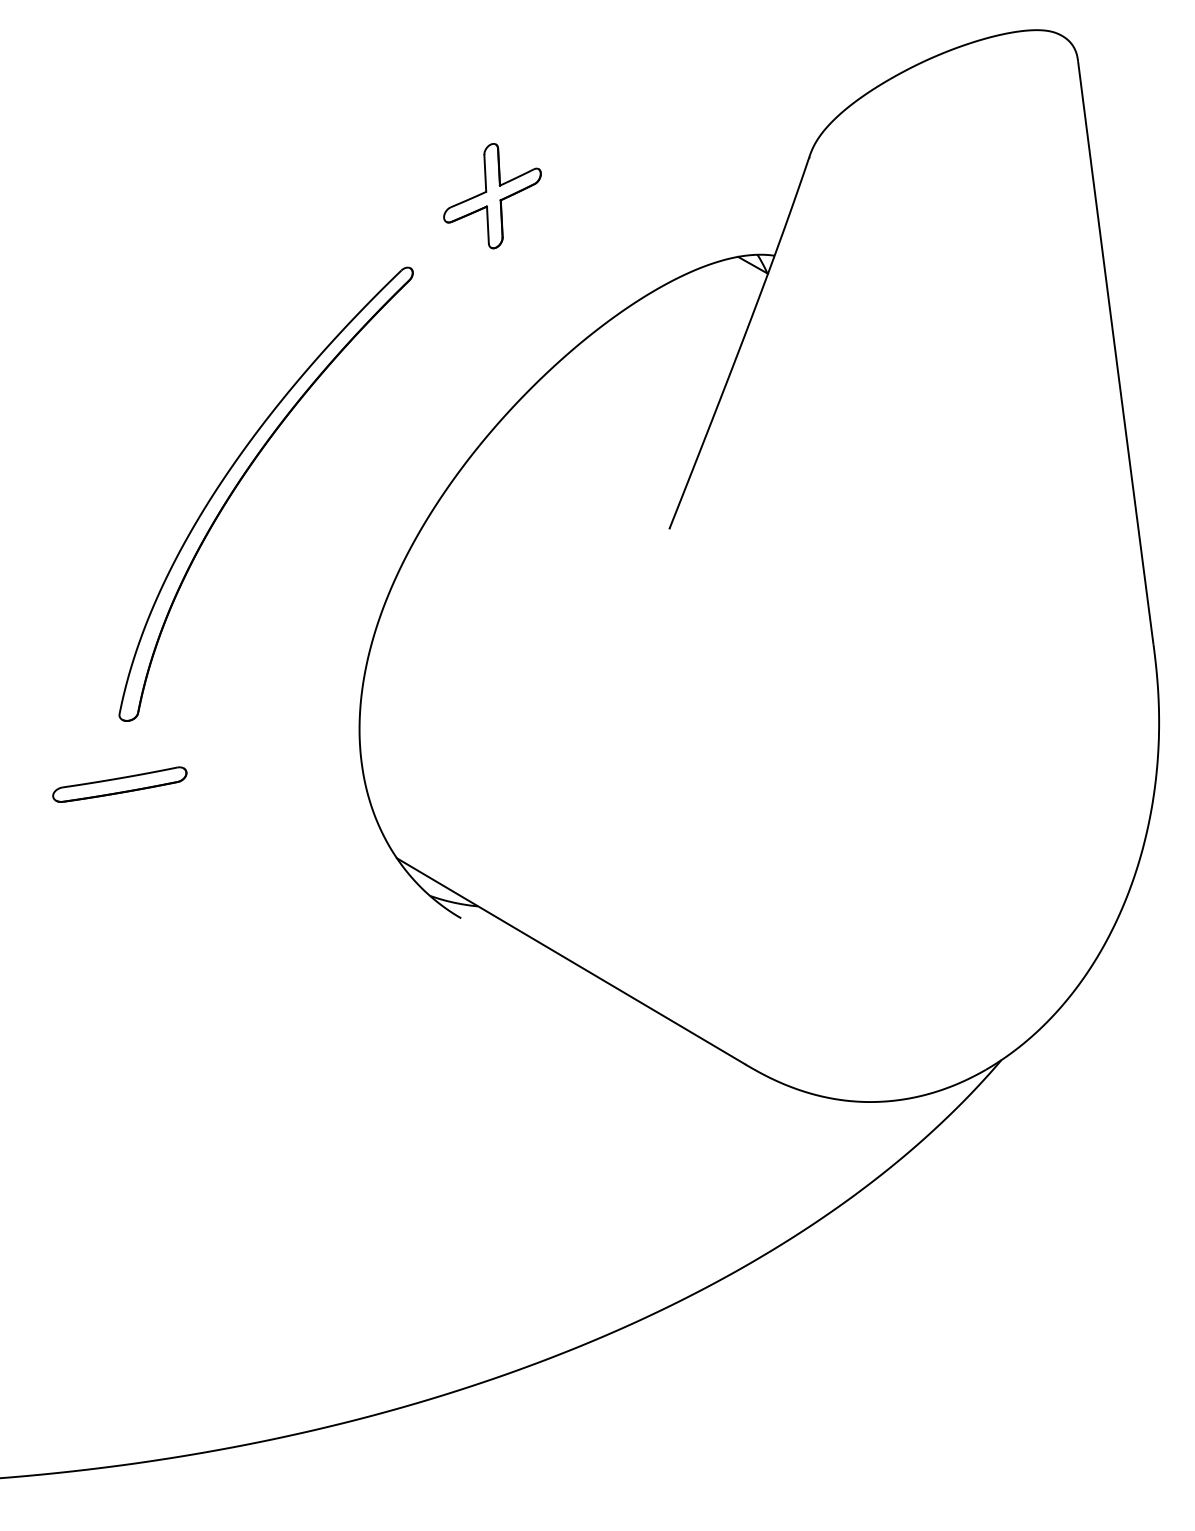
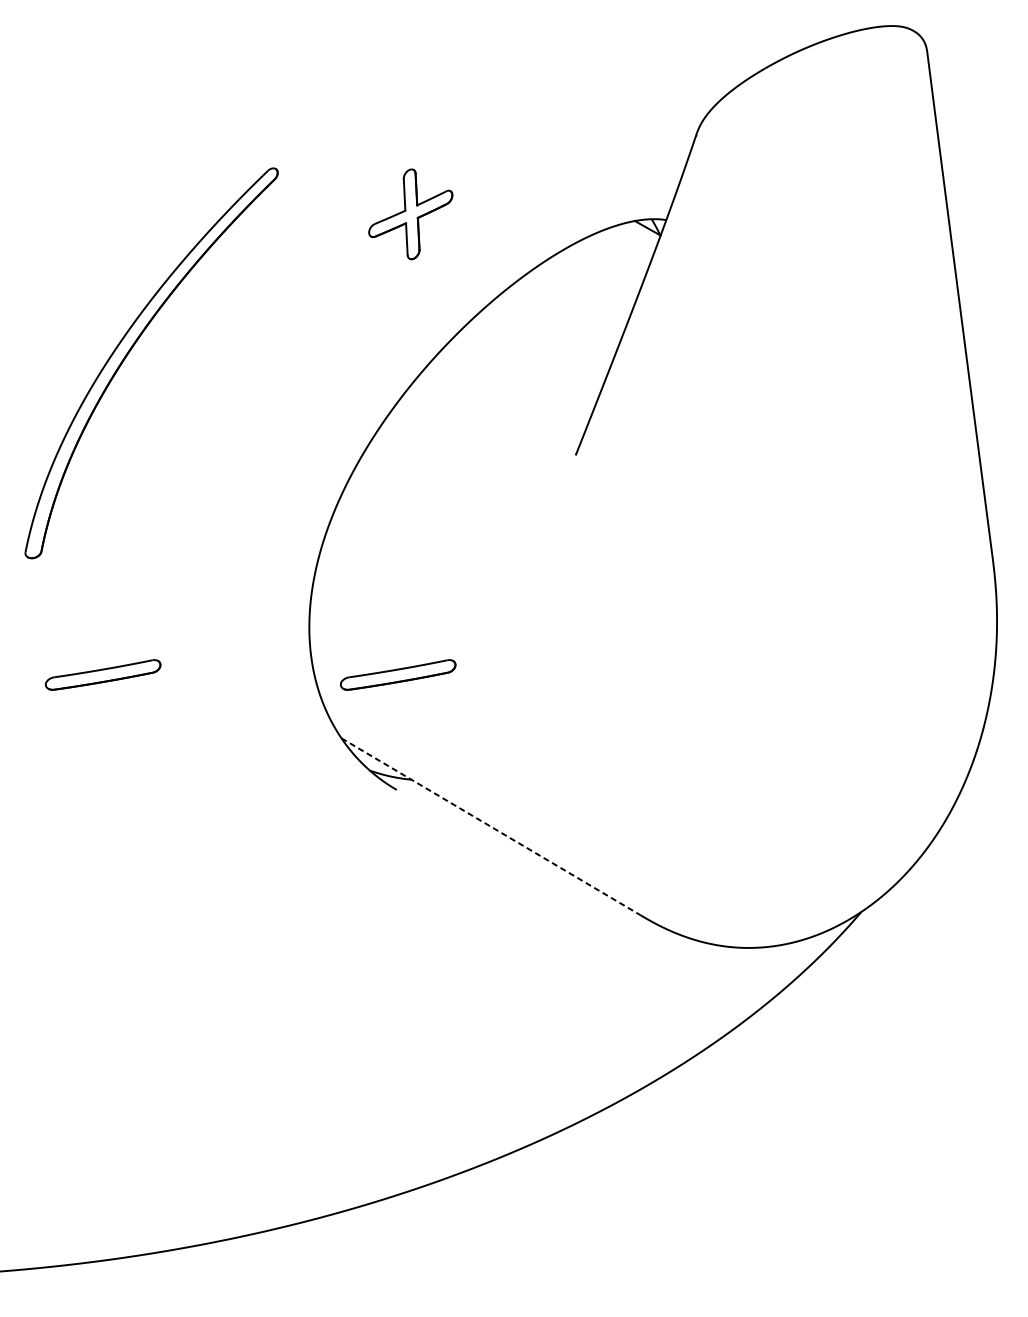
part: (492, 196) -> (410, 214), moved
part: (242, 479) -> (131, 350), moved
part: (462, 784) -> (397, 674), added
line: (571, 961) -> (491, 827), solid -> dashed

